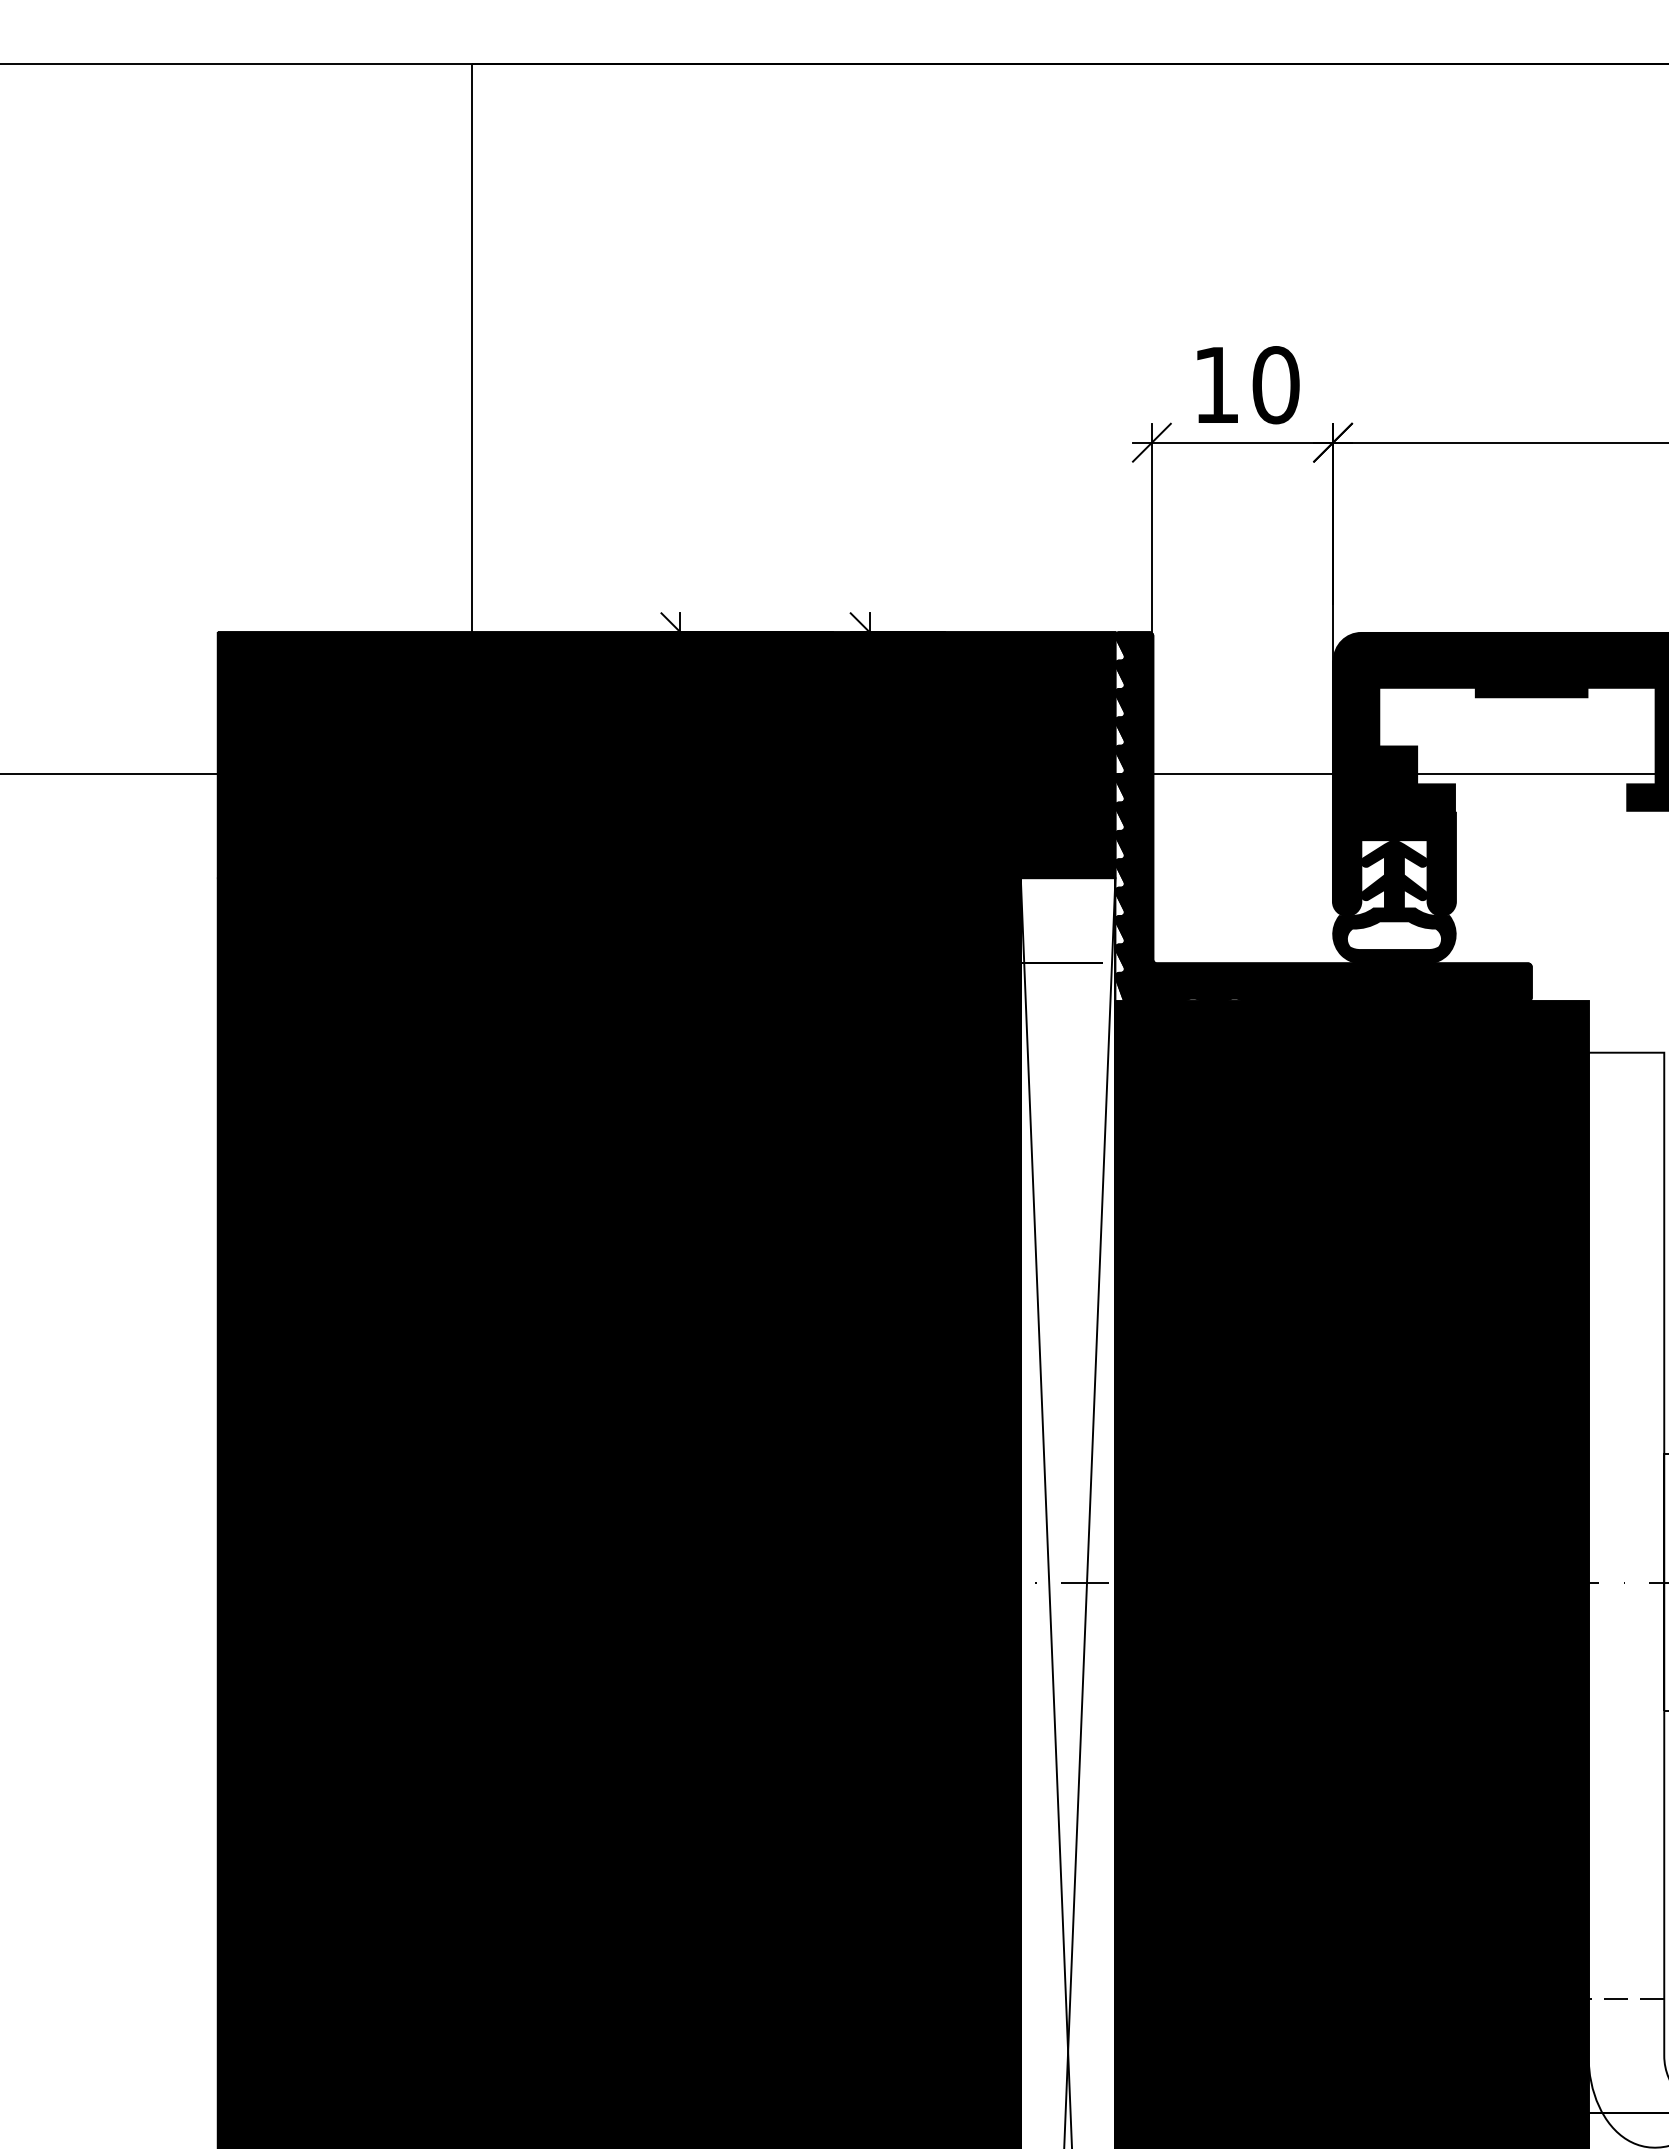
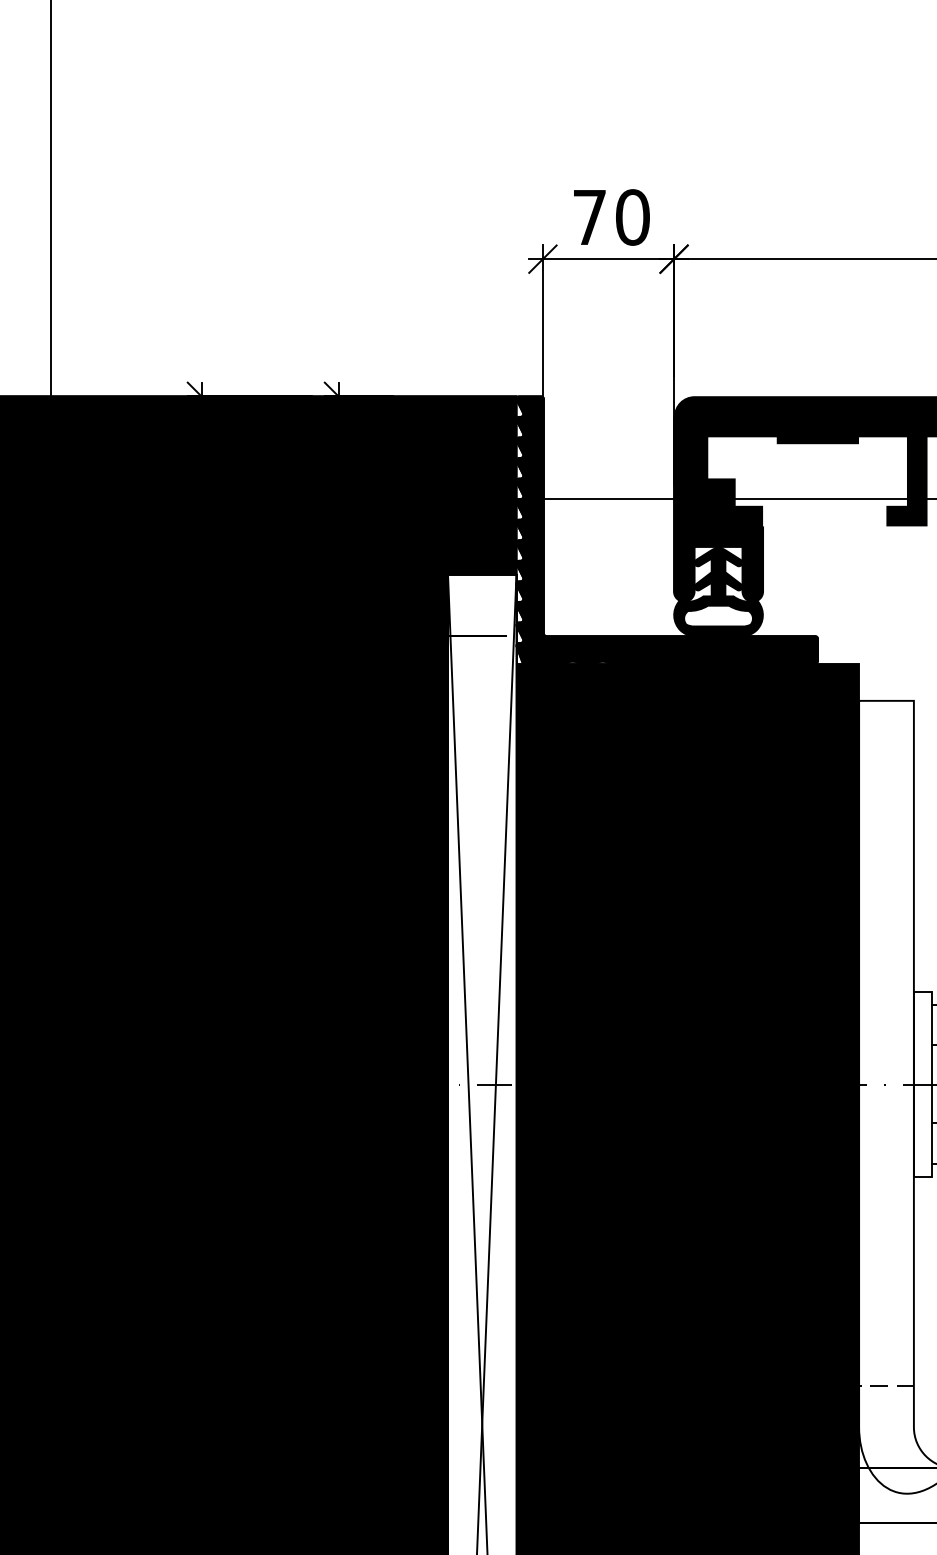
text: (1216, 384) -> (589, 217), 10 -> 70

